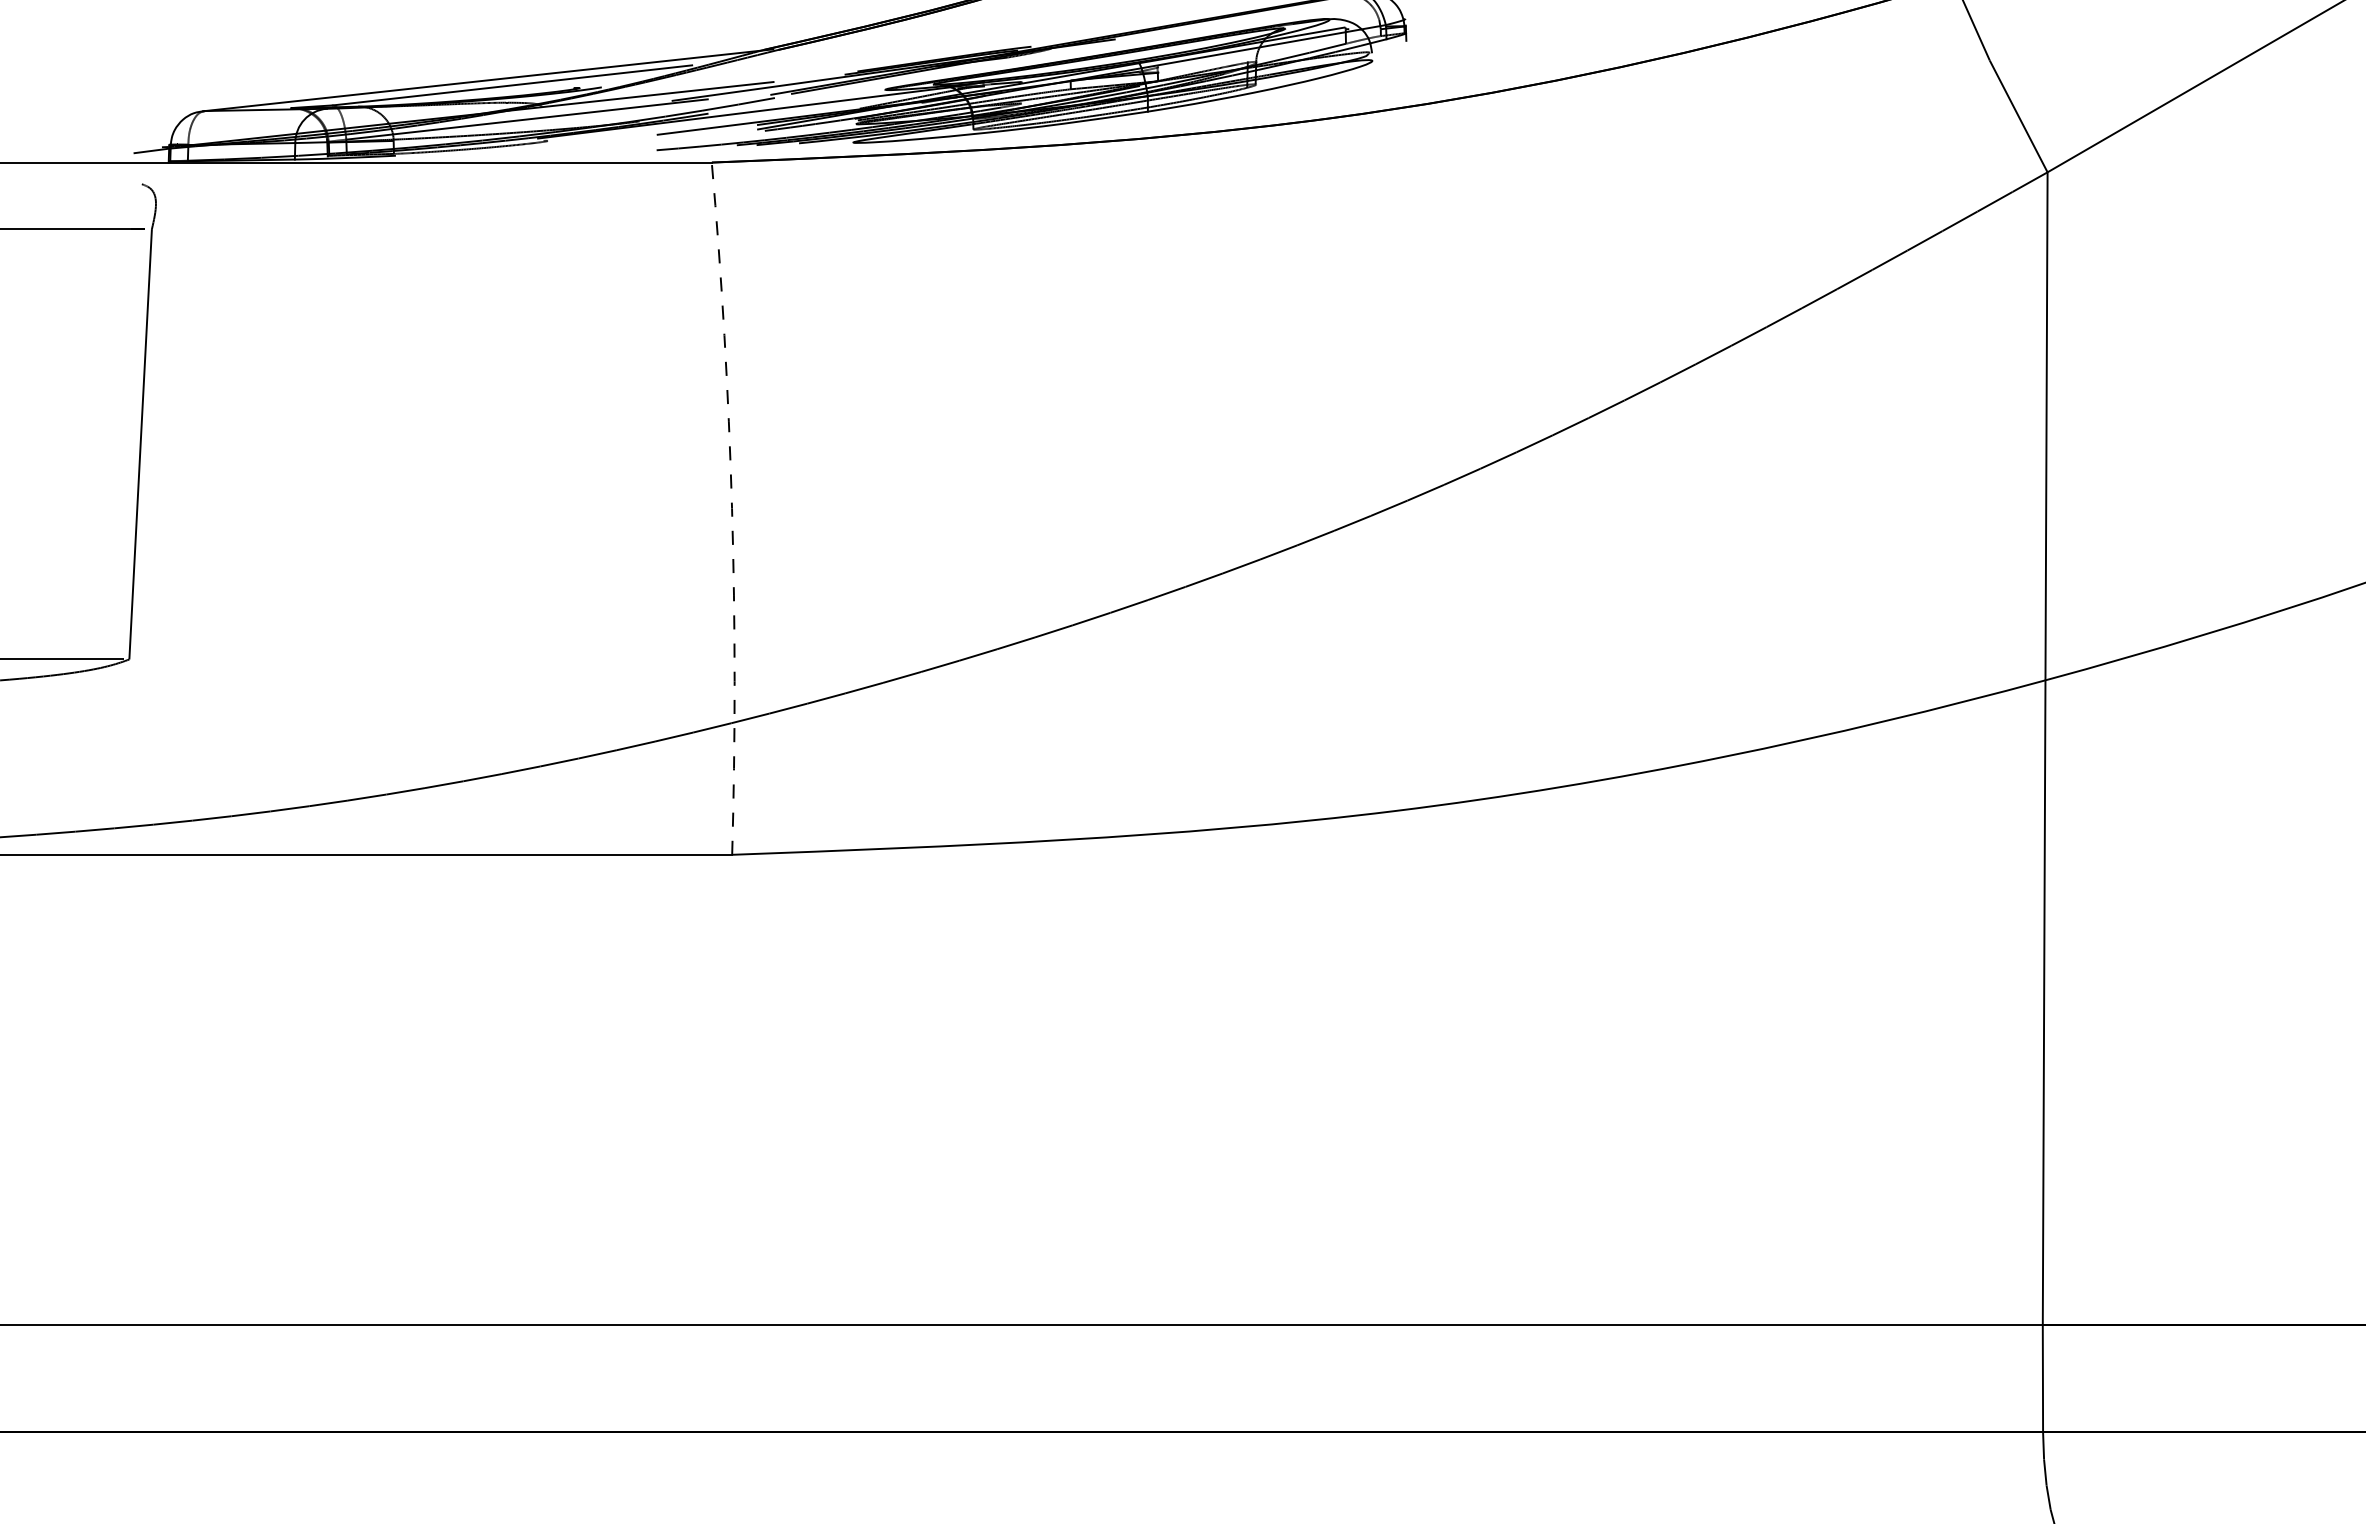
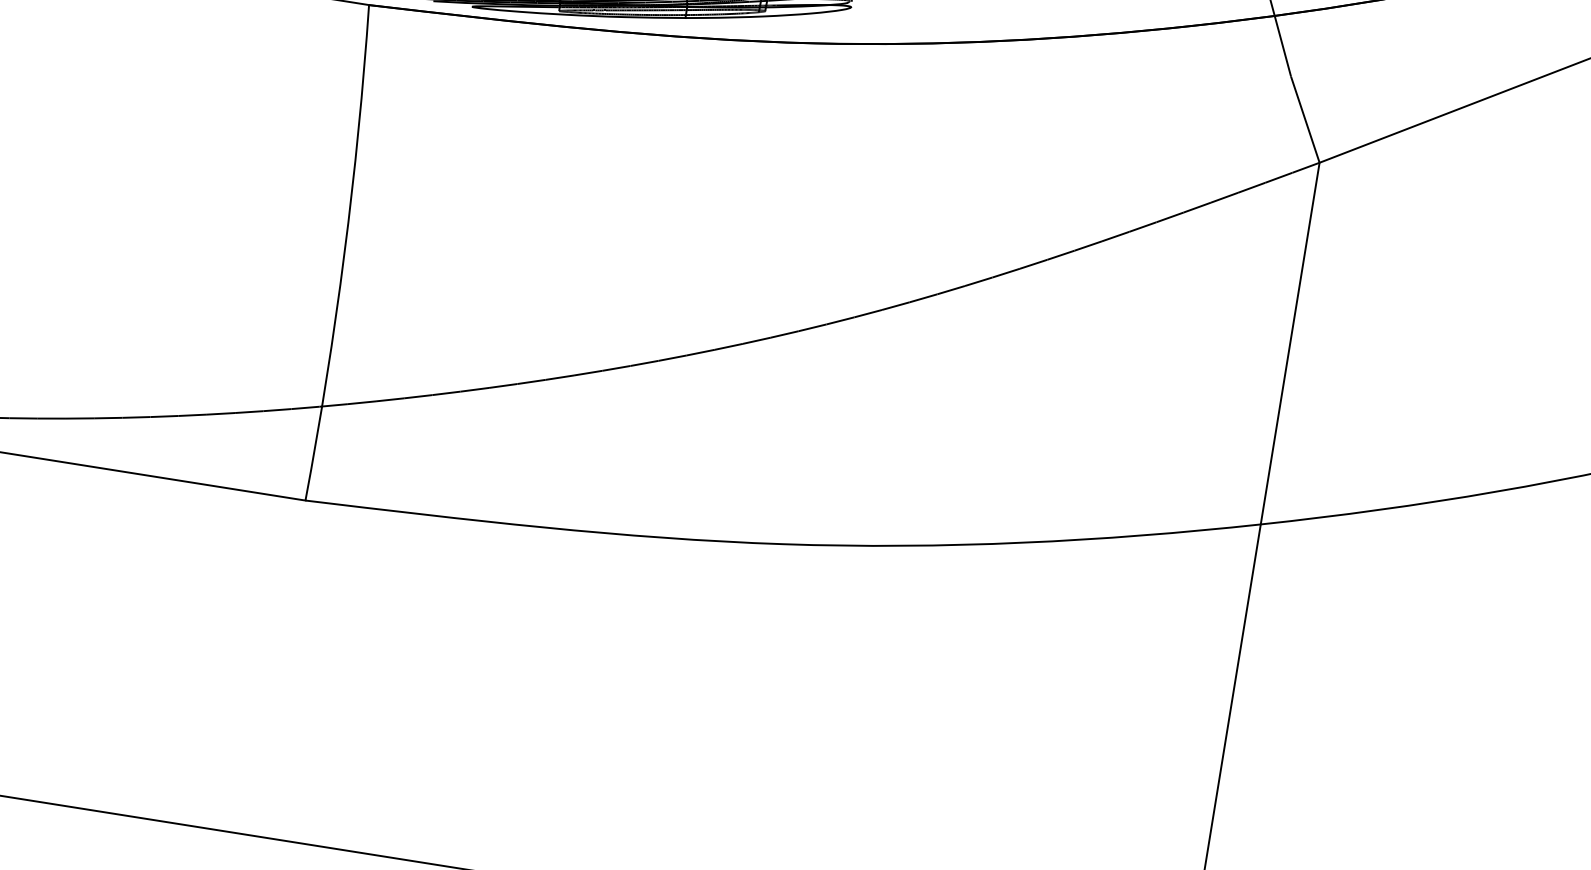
arc: (732, 508) -> (344, 253), dashed -> solid

